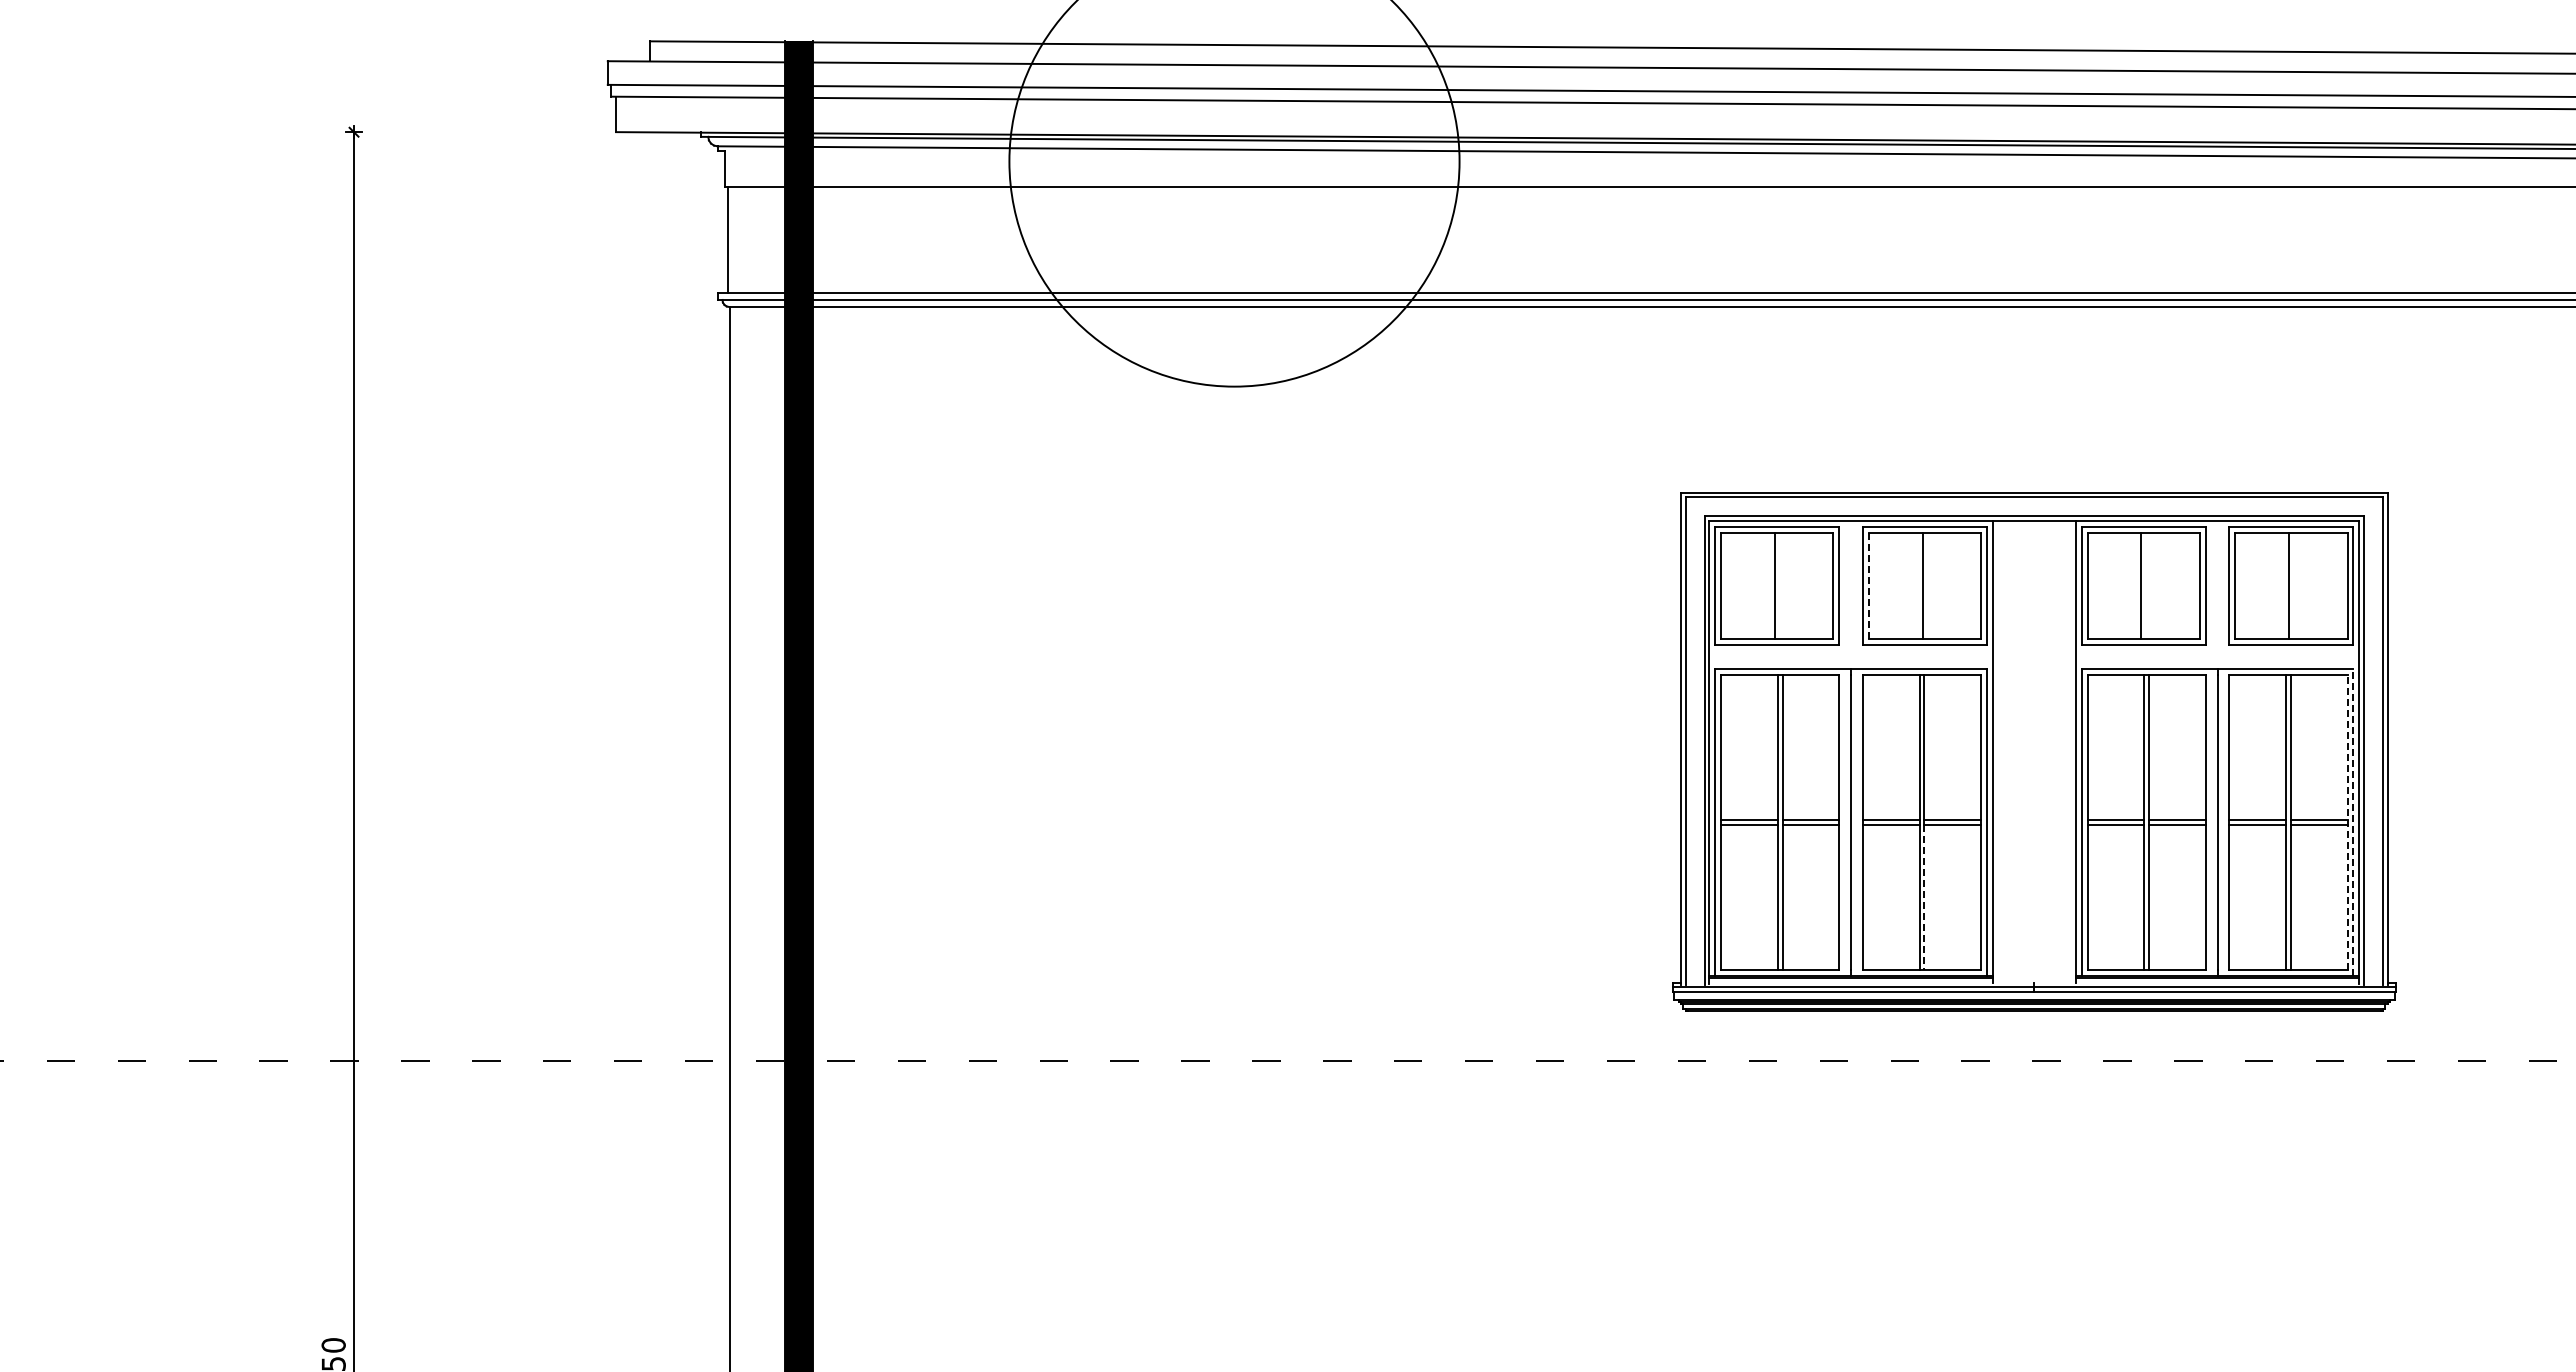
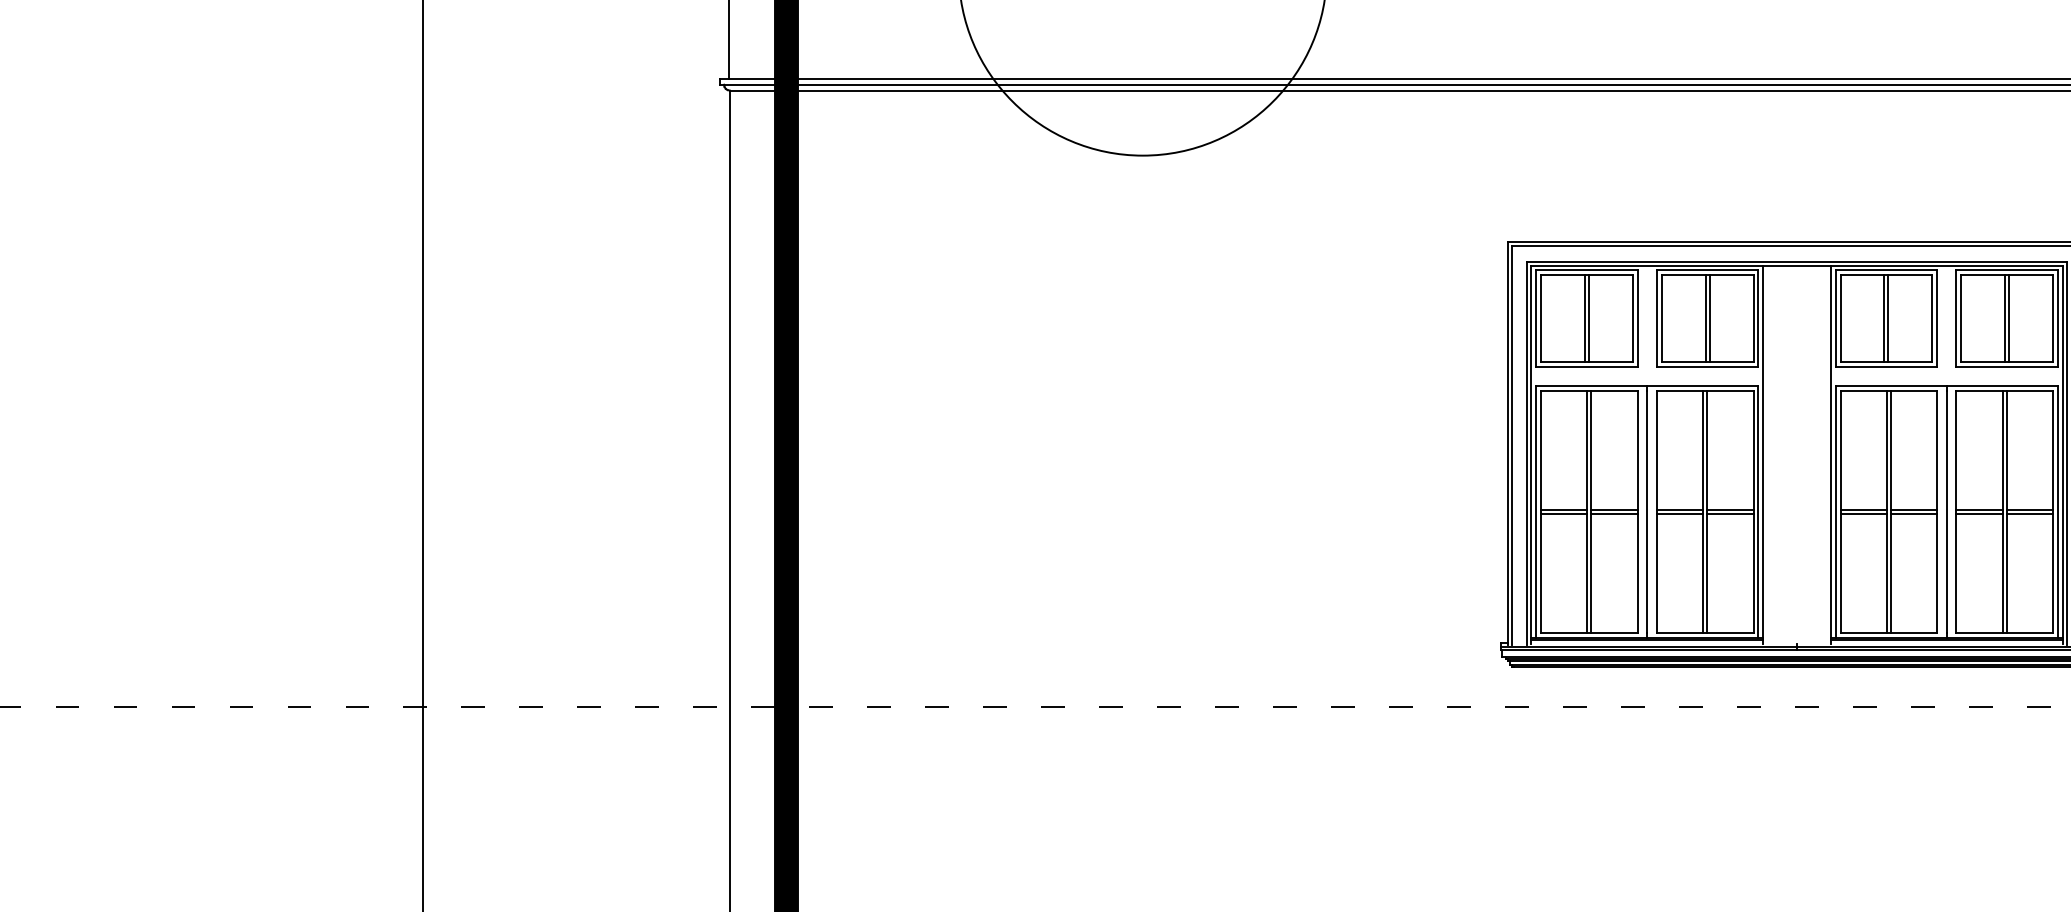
line: (1779, 585) -> (1588, 318), added
line: (1927, 585) -> (1709, 318), added
line: (2146, 585) -> (1888, 318), added
line: (2293, 585) -> (2008, 318), added
line: (1868, 586) -> (1661, 319), dashed -> solid
line: (2347, 822) -> (2053, 512), dashed -> solid
line: (2353, 822) -> (2057, 512), dashed -> solid
line: (1924, 897) -> (1707, 573), dashed -> solid

